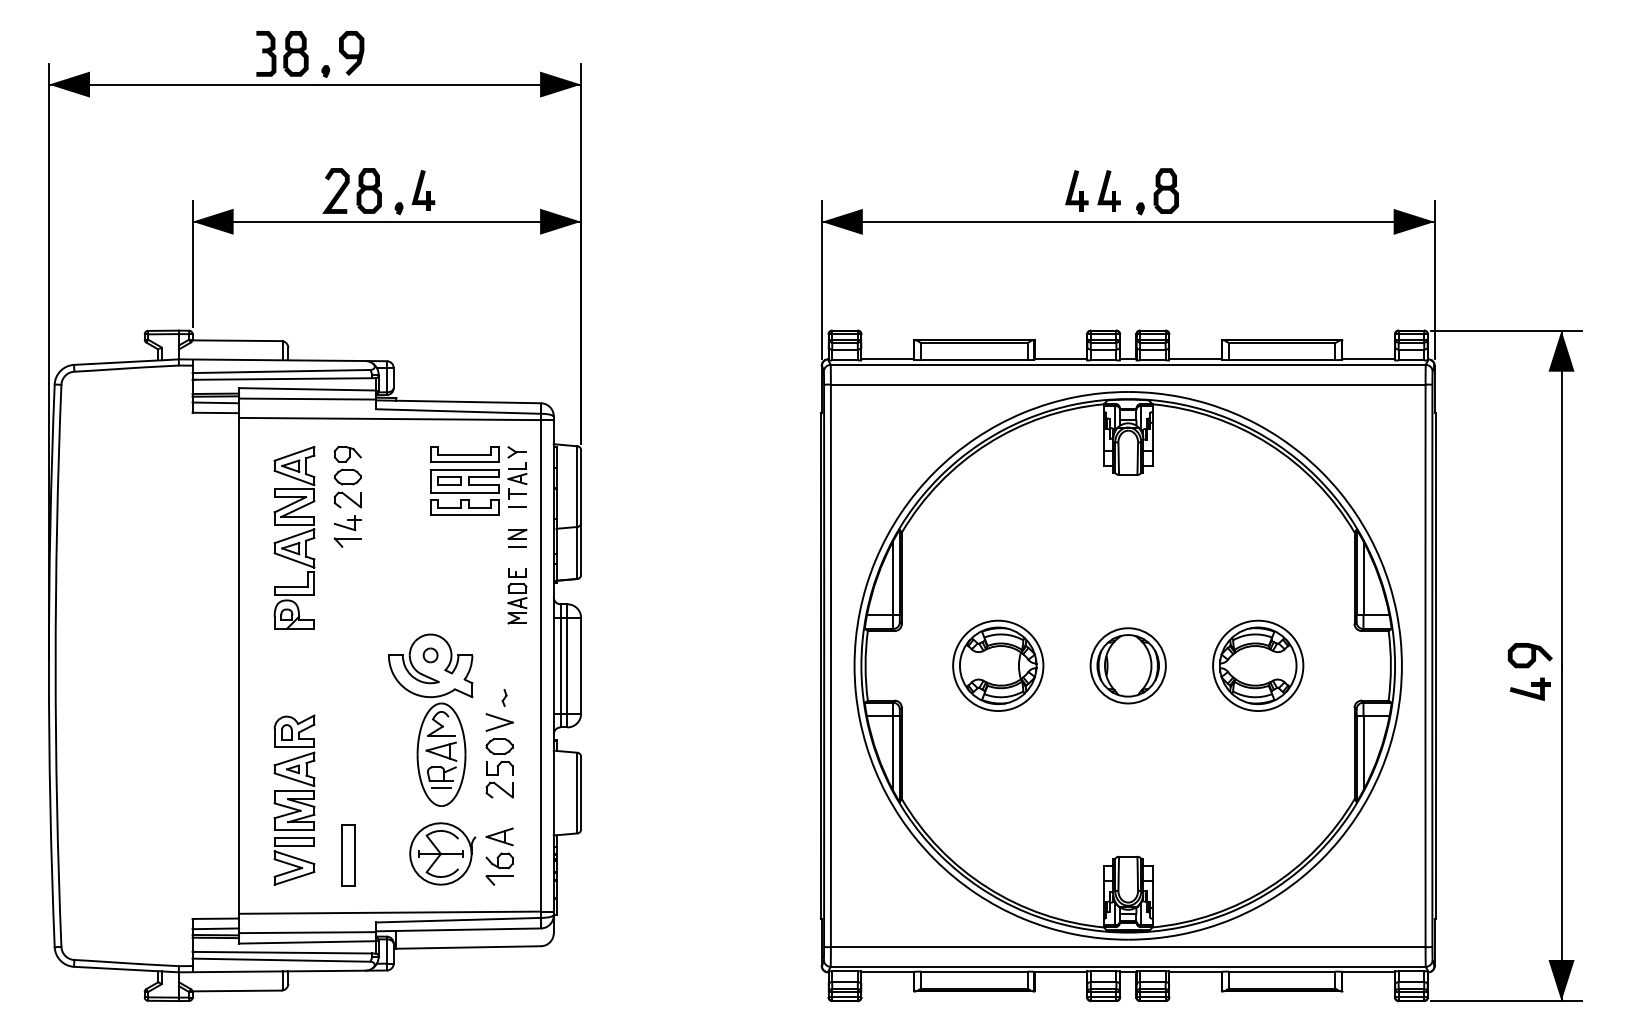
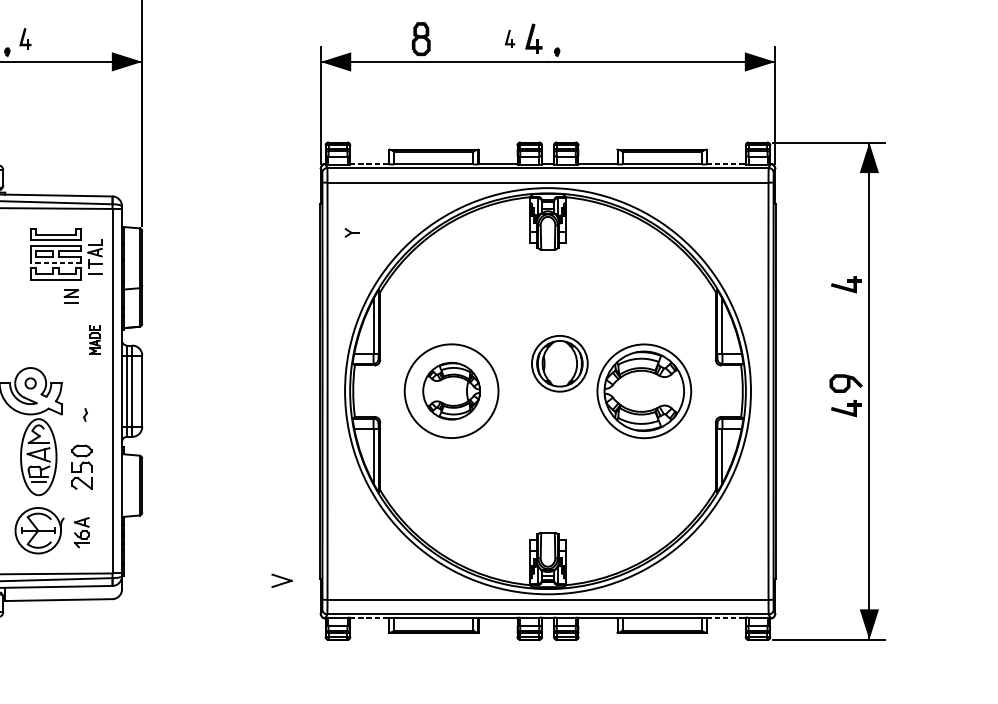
part: (423, 190) -> (25, 38), size x0.7
part: (1076, 190) -> (509, 38), size x0.6
part: (1165, 190) -> (420, 38), moved
line: (888, 359) -> (370, 164), solid -> dashed
line: (1369, 359) -> (726, 164), solid -> dashed
part: (516, 452) -> (351, 232), moved
line: (464, 492) -> (55, 262), solid -> dashed
part: (1529, 521) -> (845, 284), added
part: (517, 537) -> (71, 296), moved
part: (517, 596) -> (95, 339), size x0.7
circle: (998, 665) -> (451, 390), size x1.4
part: (1127, 665) -> (559, 363), moved
part: (1258, 665) -> (644, 390), size x1.4
part: (499, 722) -> (281, 580), moved
part: (499, 856) -> (81, 532), size x0.7
line: (888, 972) -> (370, 618), solid -> dashed
line: (1369, 972) -> (726, 618), solid -> dashed

